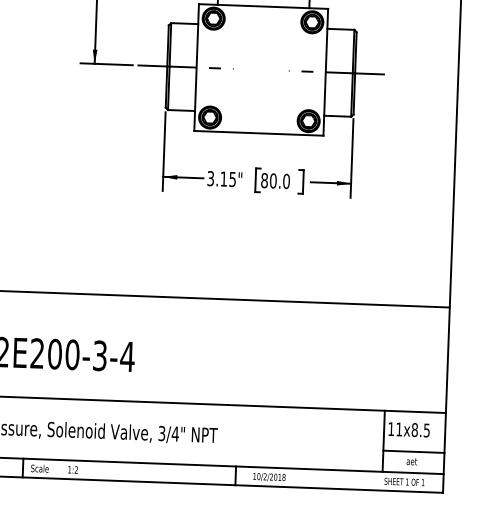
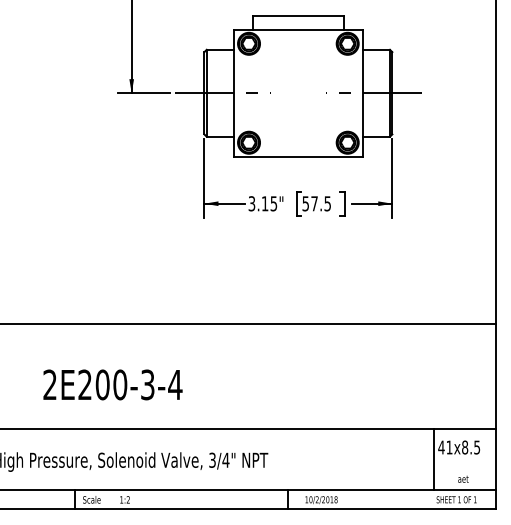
text: (275, 180) -> (316, 203), 80.0 -> 57.5
text: (391, 429) -> (441, 447), 11x8.5 -> 41x8.5
line: (413, 451) -> (464, 469), removed

